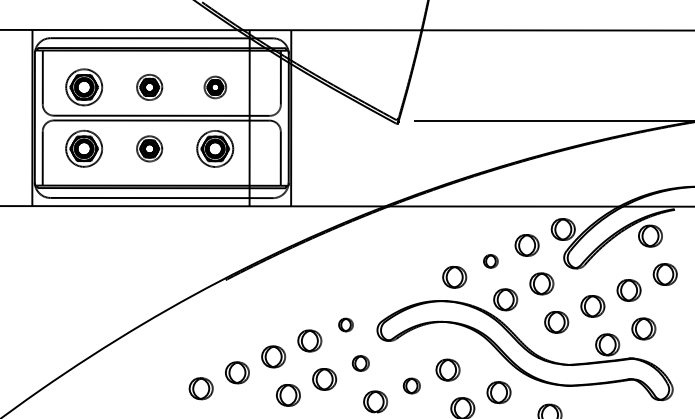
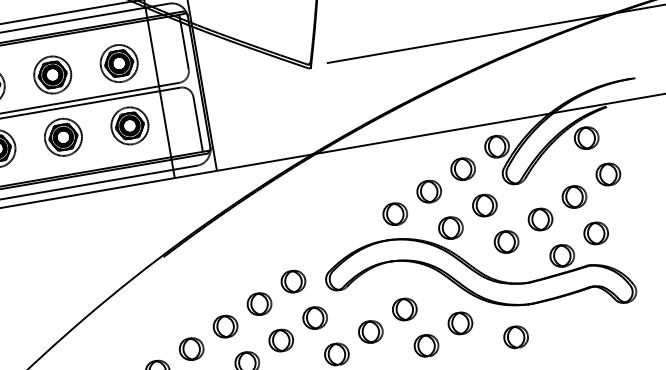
part: (149, 87) -> (52, 75), size x1.43
part: (215, 87) -> (119, 63), size x1.67
part: (149, 148) -> (63, 137), size x1.43
part: (490, 261) -> (428, 191), size x1.67
part: (345, 324) -> (292, 281), size x1.67
part: (360, 363) -> (314, 318), size x1.43
part: (411, 385) -> (370, 331), size x1.43

